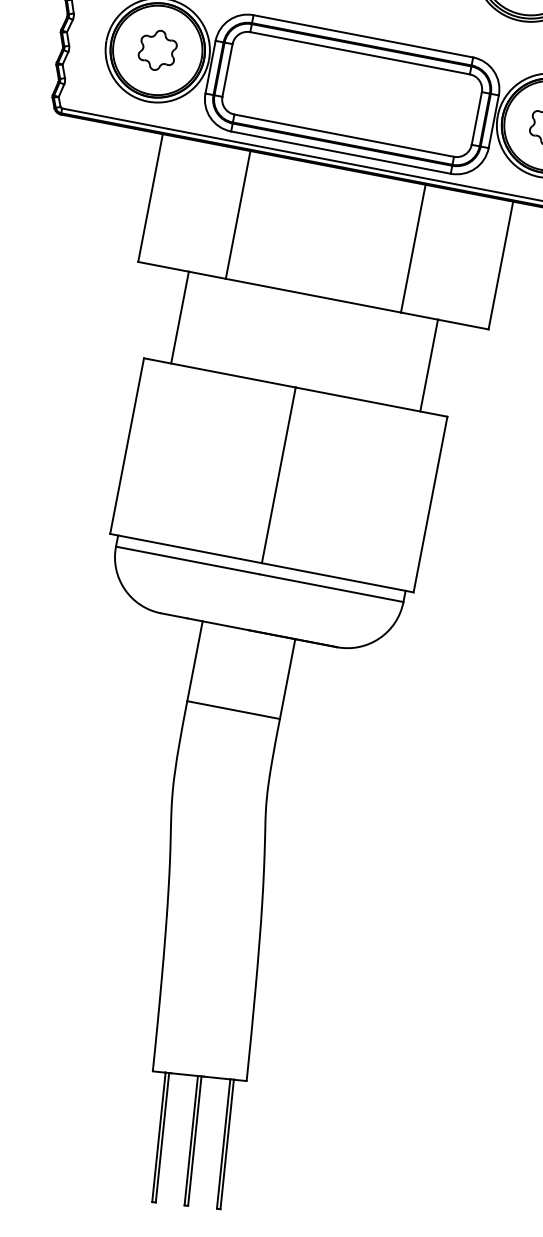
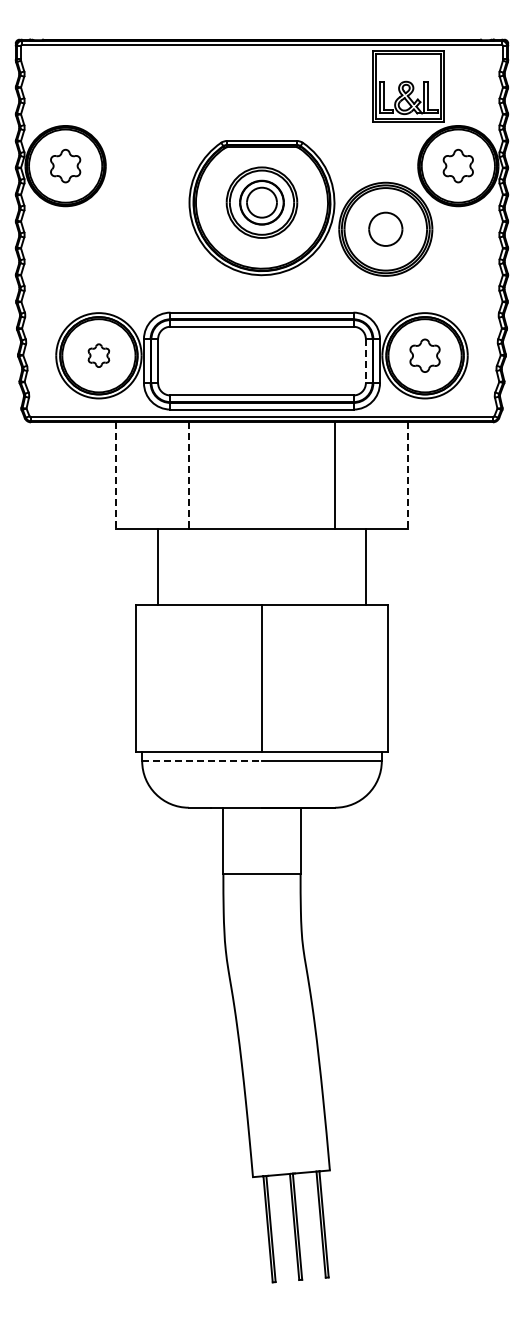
part: (157, 49) -> (98, 355), size x0.7
line: (476, 118) -> (365, 361), solid -> dashed
line: (149, 199) -> (115, 476), solid -> dashed
line: (237, 215) -> (188, 476), solid -> dashed
line: (501, 266) -> (408, 476), solid -> dashed
line: (188, 561) -> (202, 761), solid -> dashed

